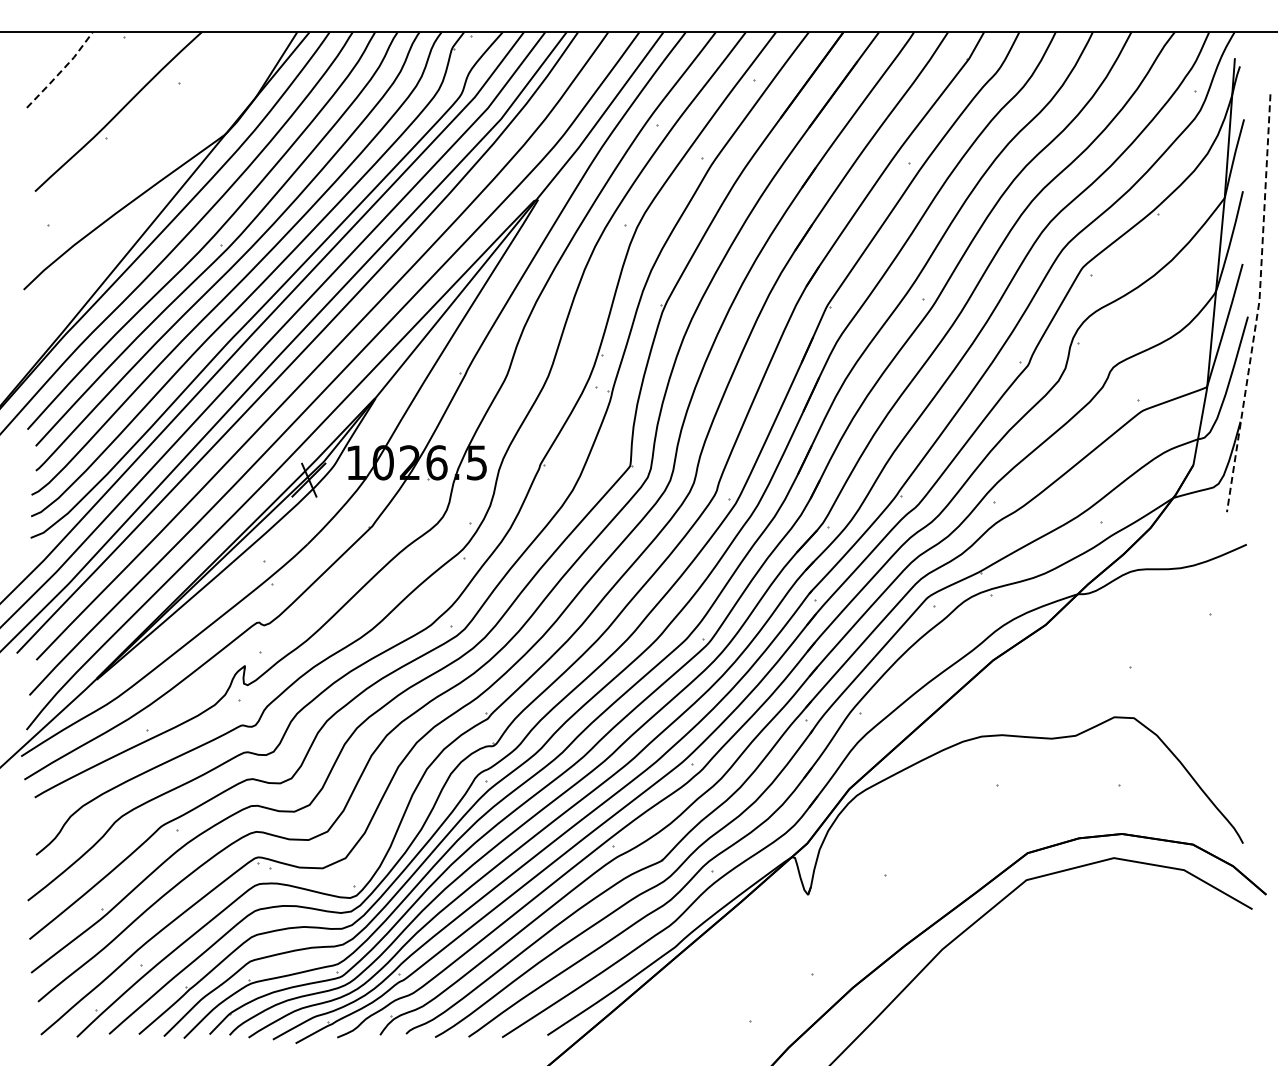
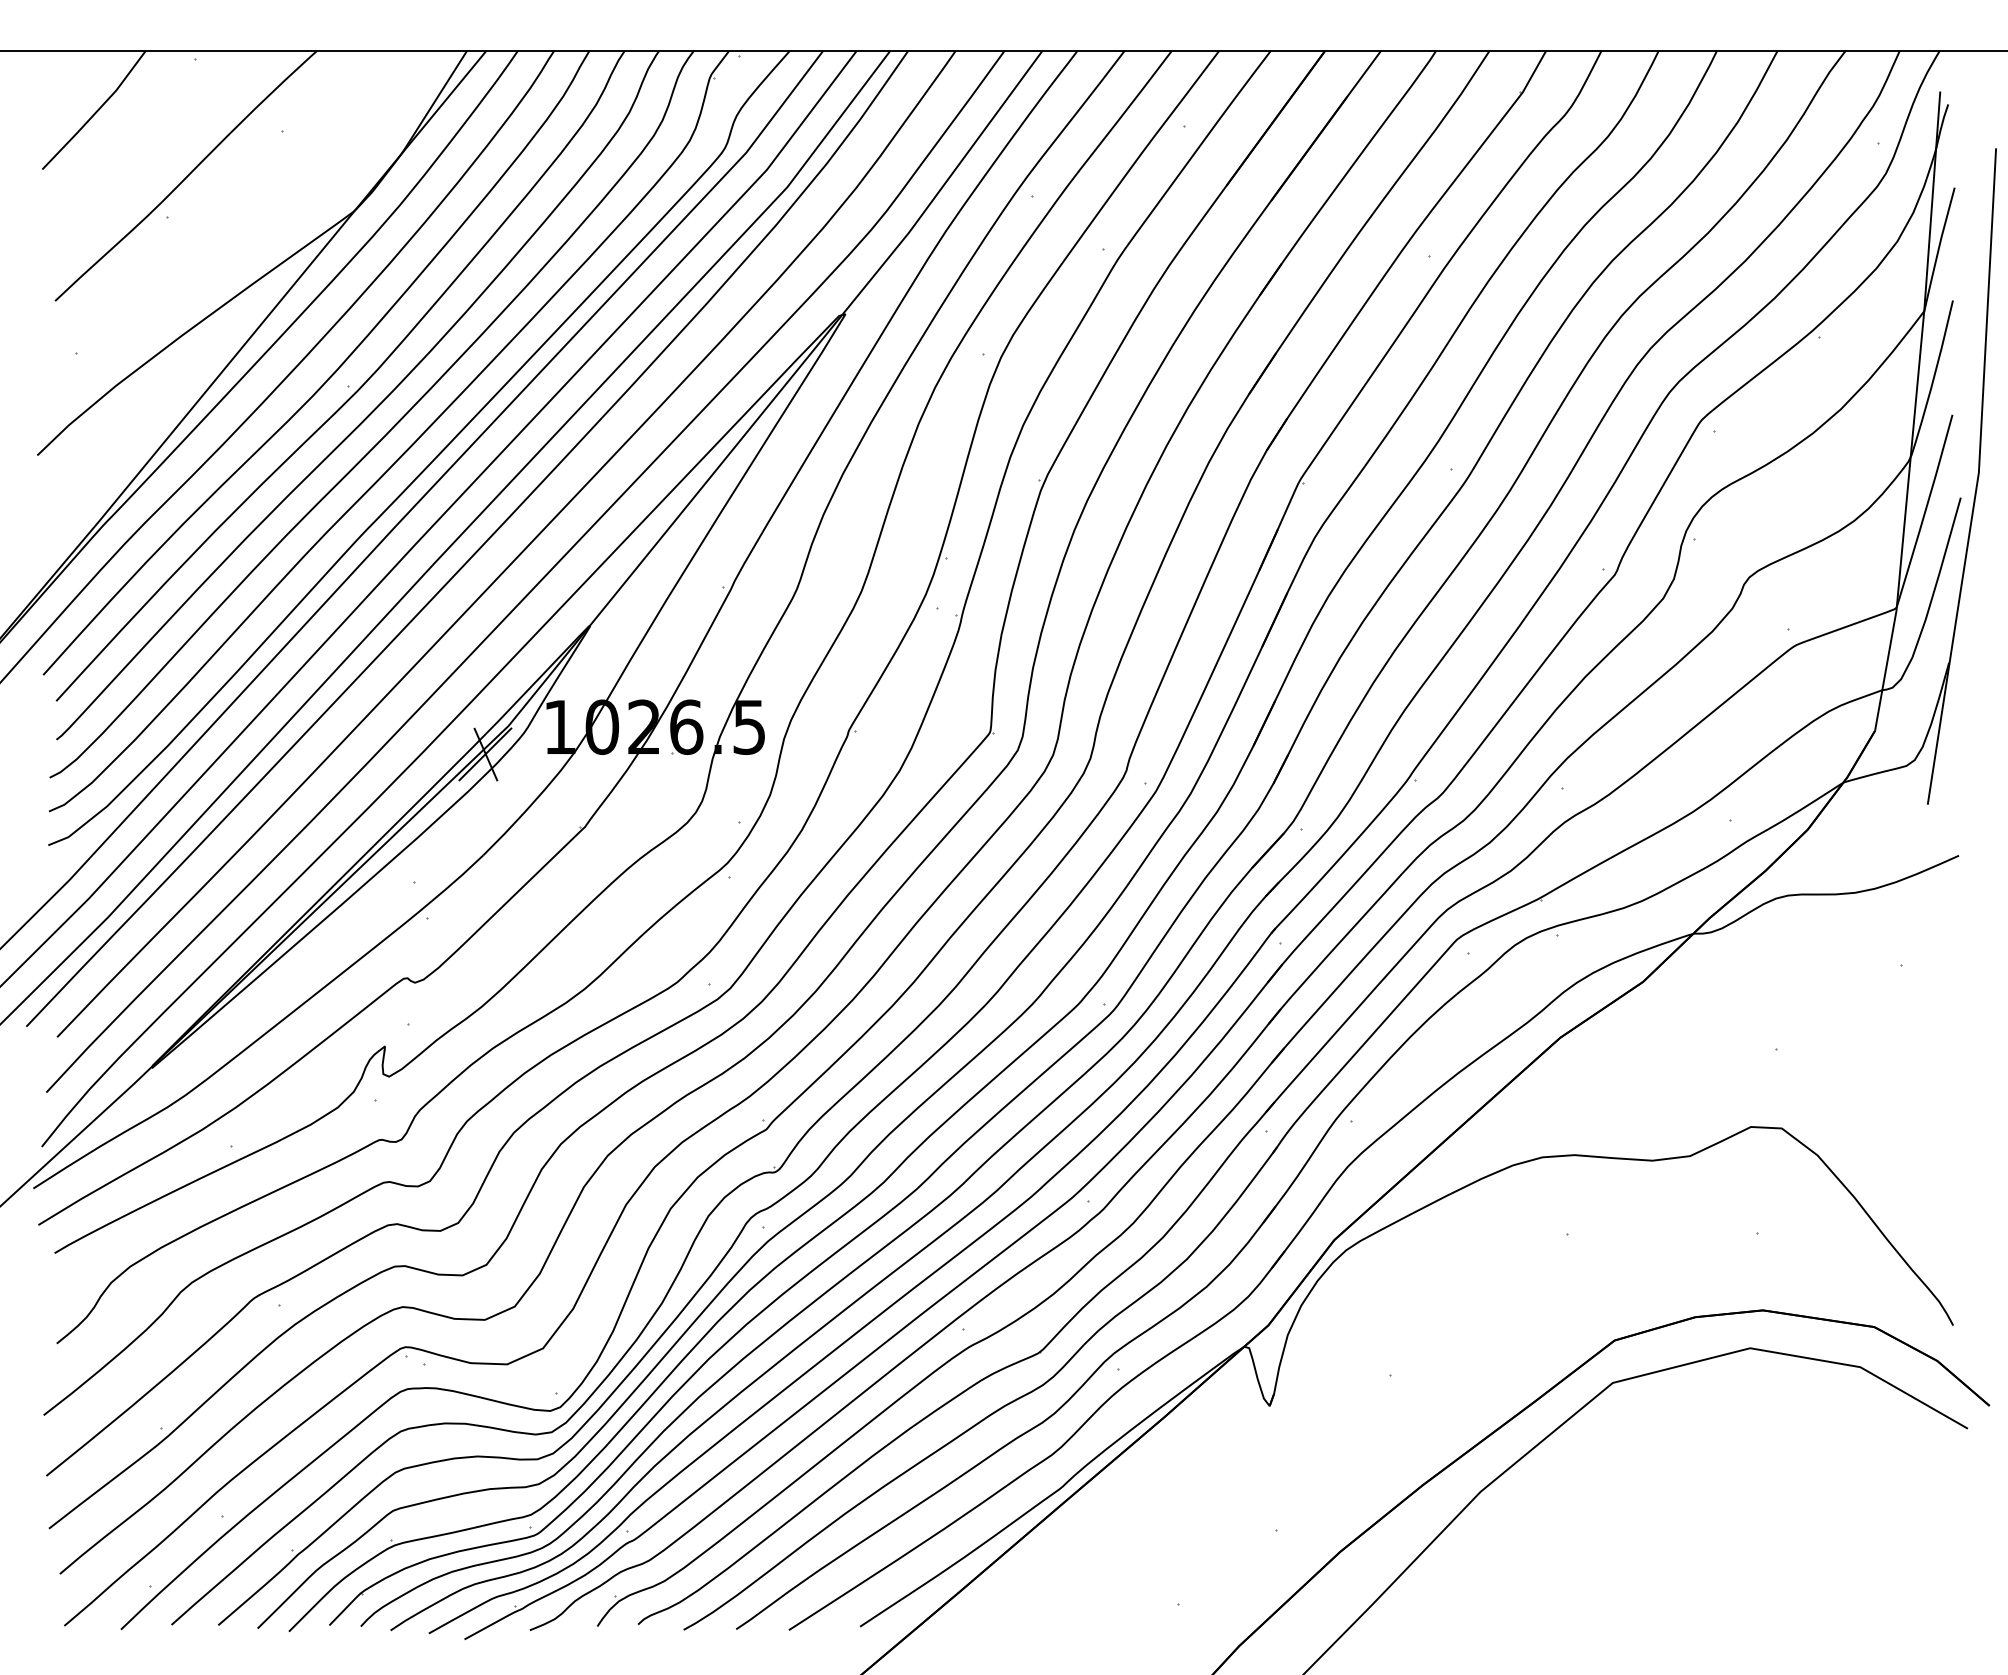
line: (61, 71) -> (96, 112), dashed -> solid
line: (1259, 303) -> (1978, 476), dashed -> solid

